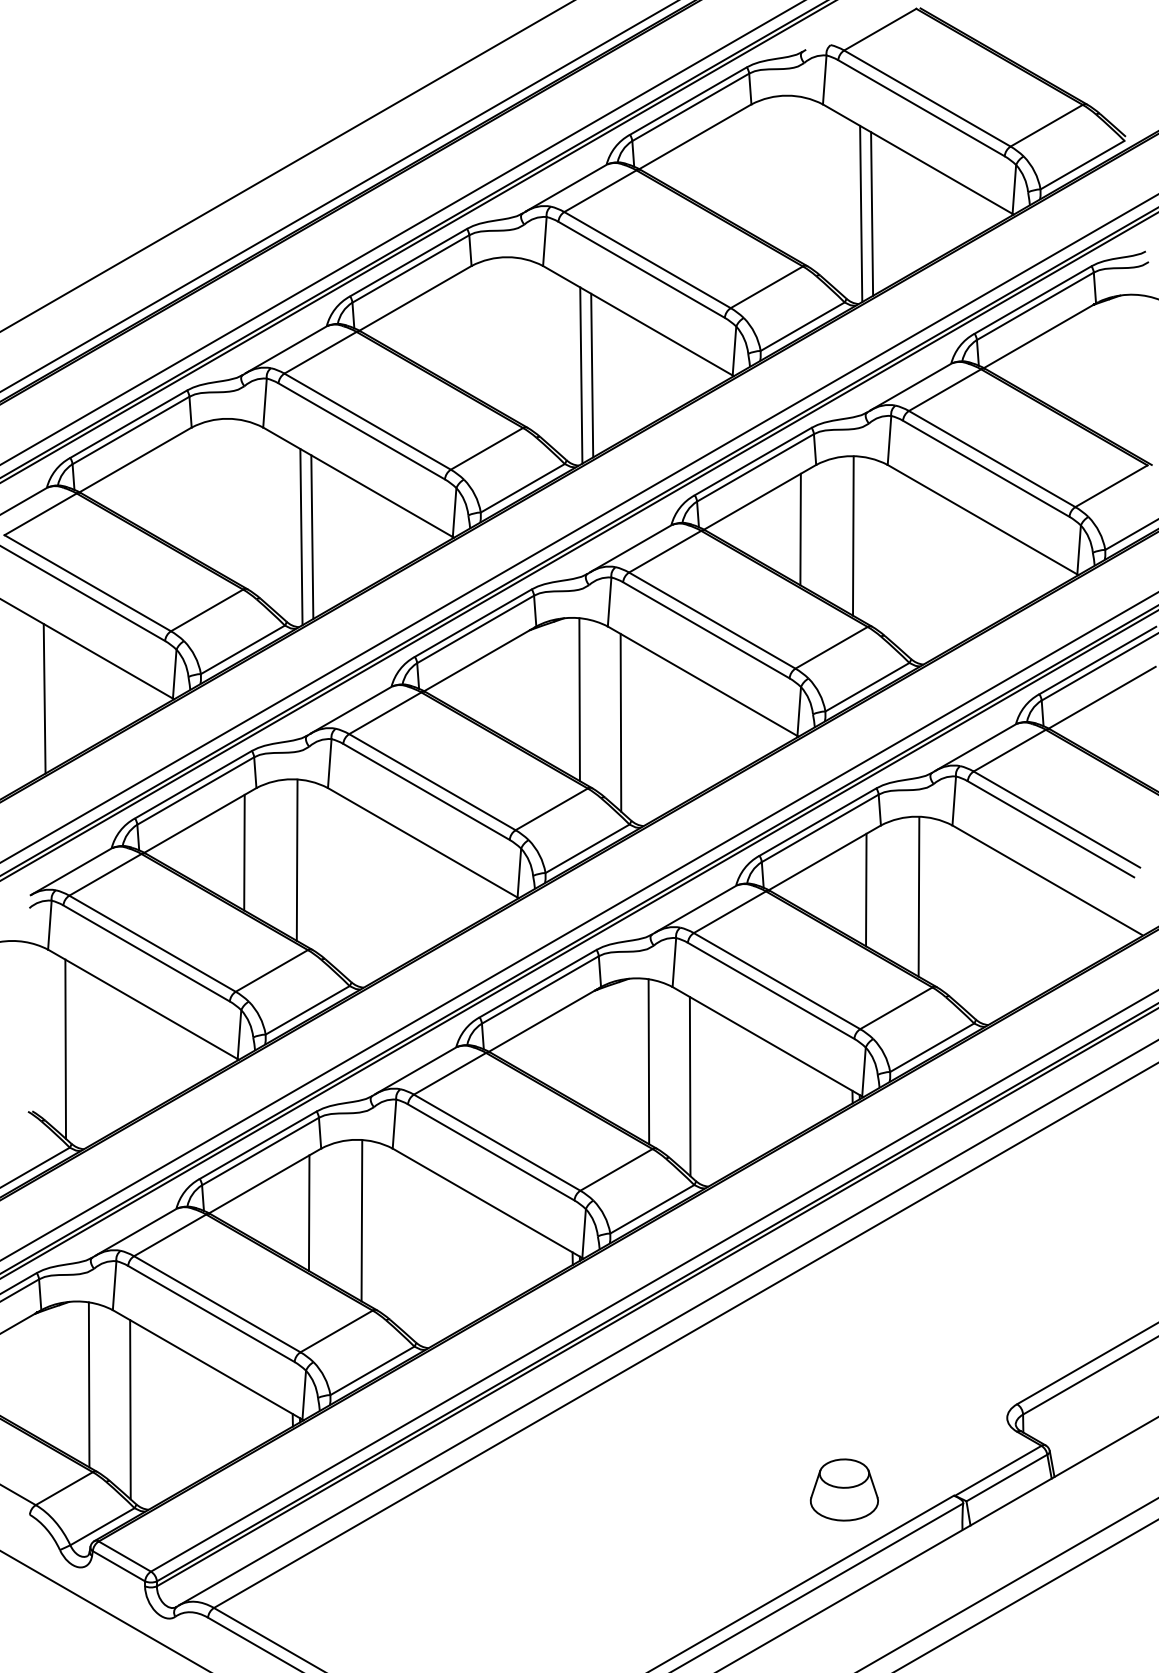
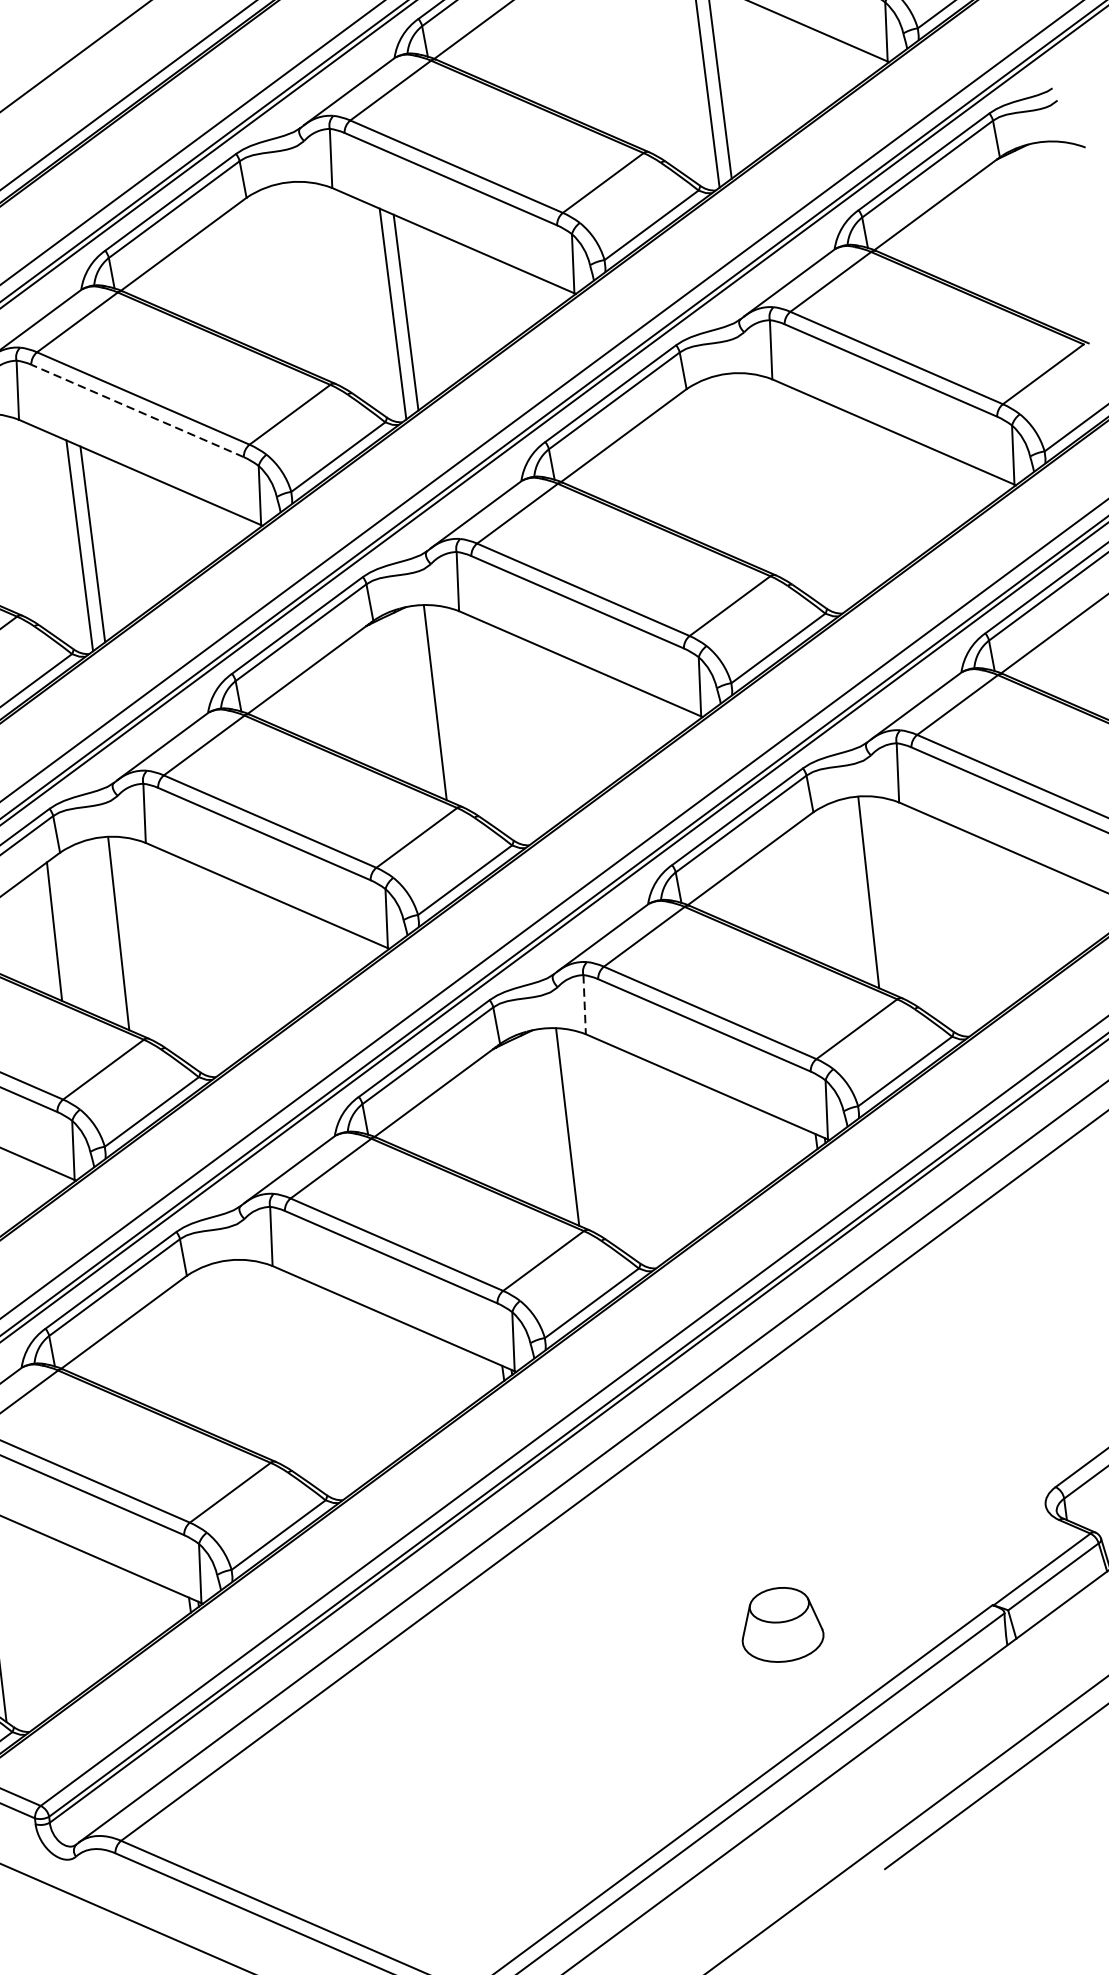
line: (361, 431) -> (137, 411), solid -> dashed
line: (800, 529) -> (676, 468), removed
line: (853, 535) -> (740, 468), removed
line: (620, 722) -> (487, 724), removed
line: (866, 889) -> (804, 890), removed
line: (674, 962) -> (584, 1004), solid -> dashed
line: (689, 1086) -> (619, 1151), removed
line: (308, 1212) -> (180, 1354), removed
line: (361, 1220) -> (244, 1356), removed
part: (843, 1489) -> (780, 1624), moved

